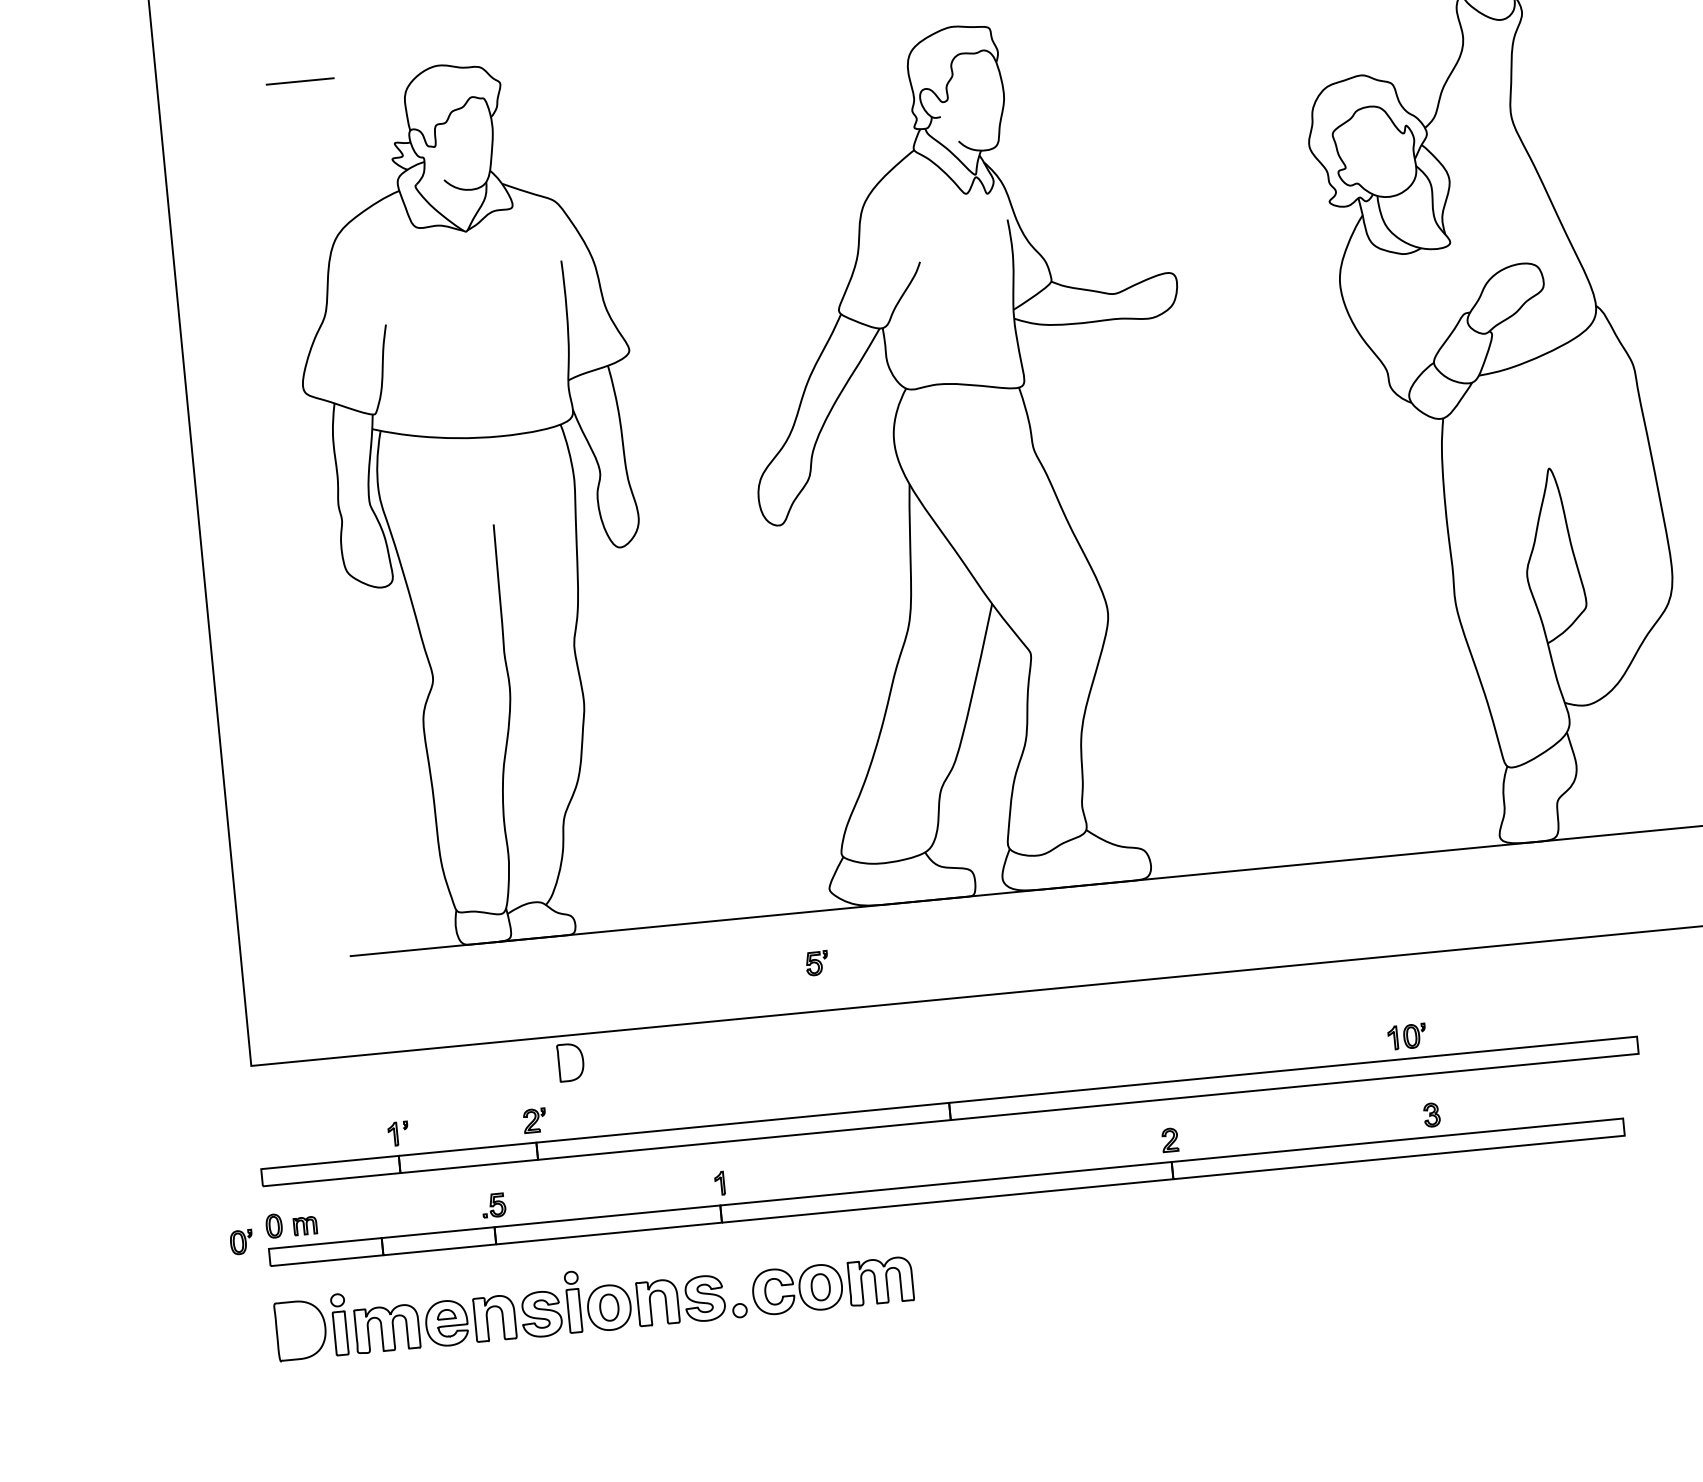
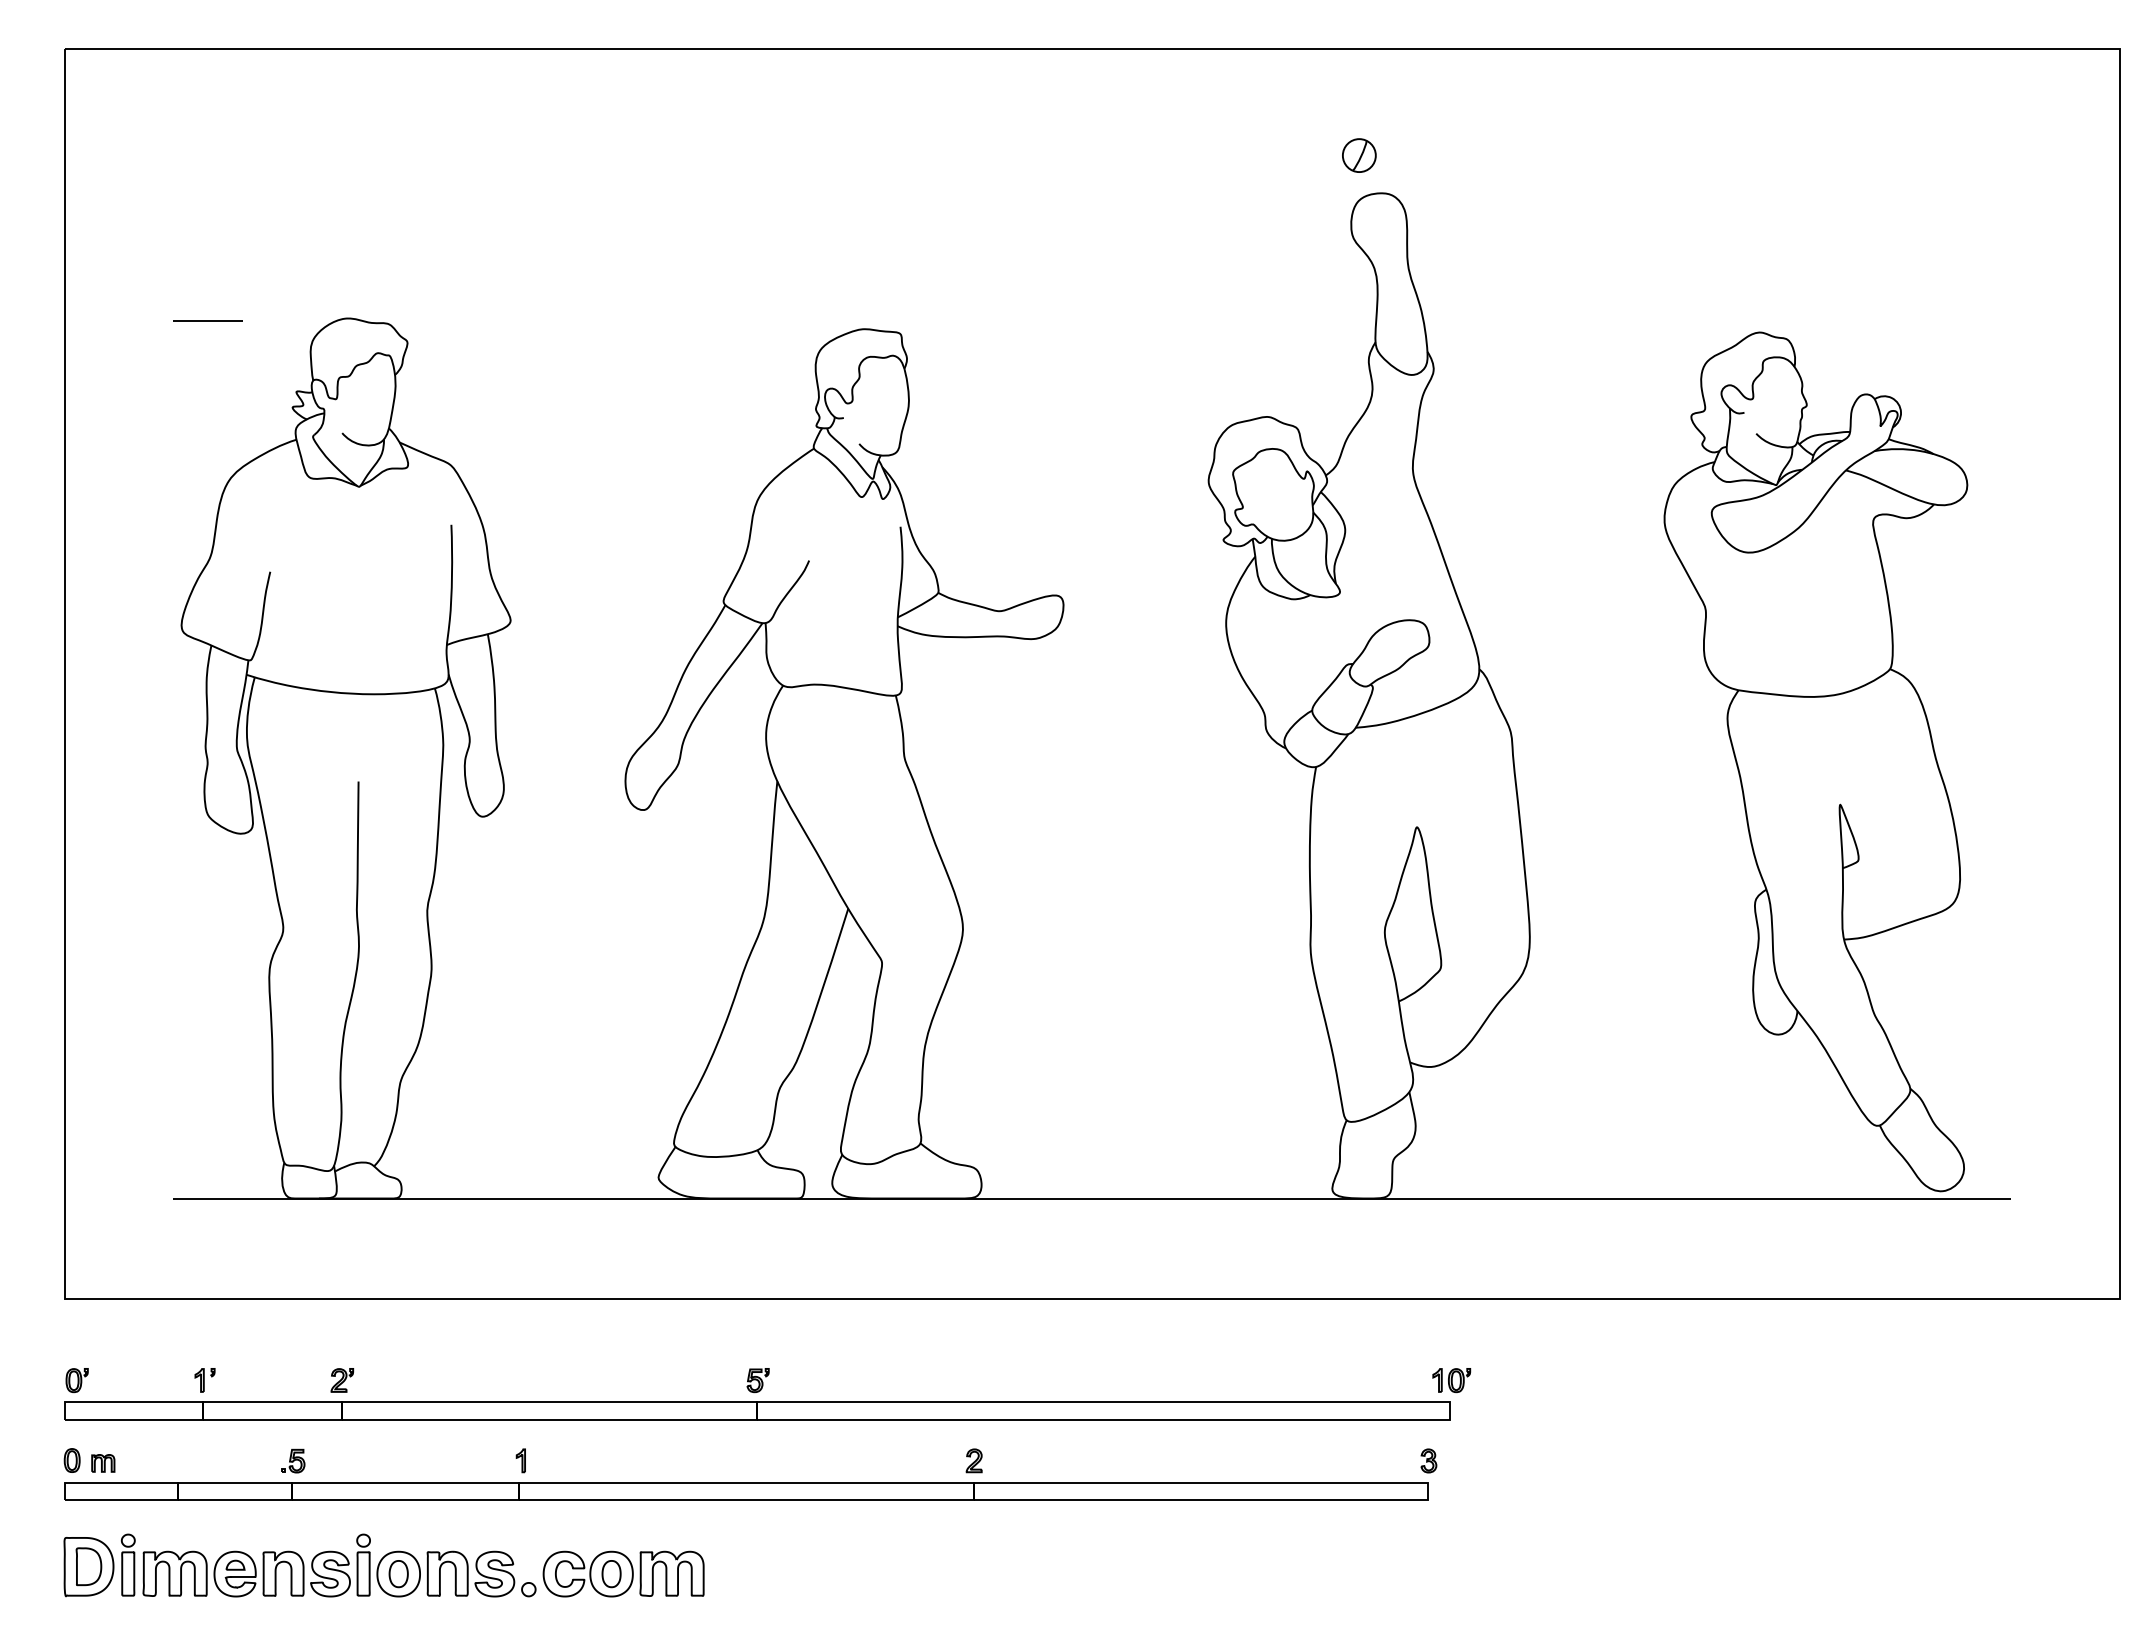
part: (816, 963) -> (757, 1380), moved
part: (1406, 1036) -> (1451, 1380), moved
part: (570, 1062) -> (88, 1566), moved
part: (1431, 1114) -> (1428, 1460), moved
part: (240, 1242) -> (76, 1380), moved

